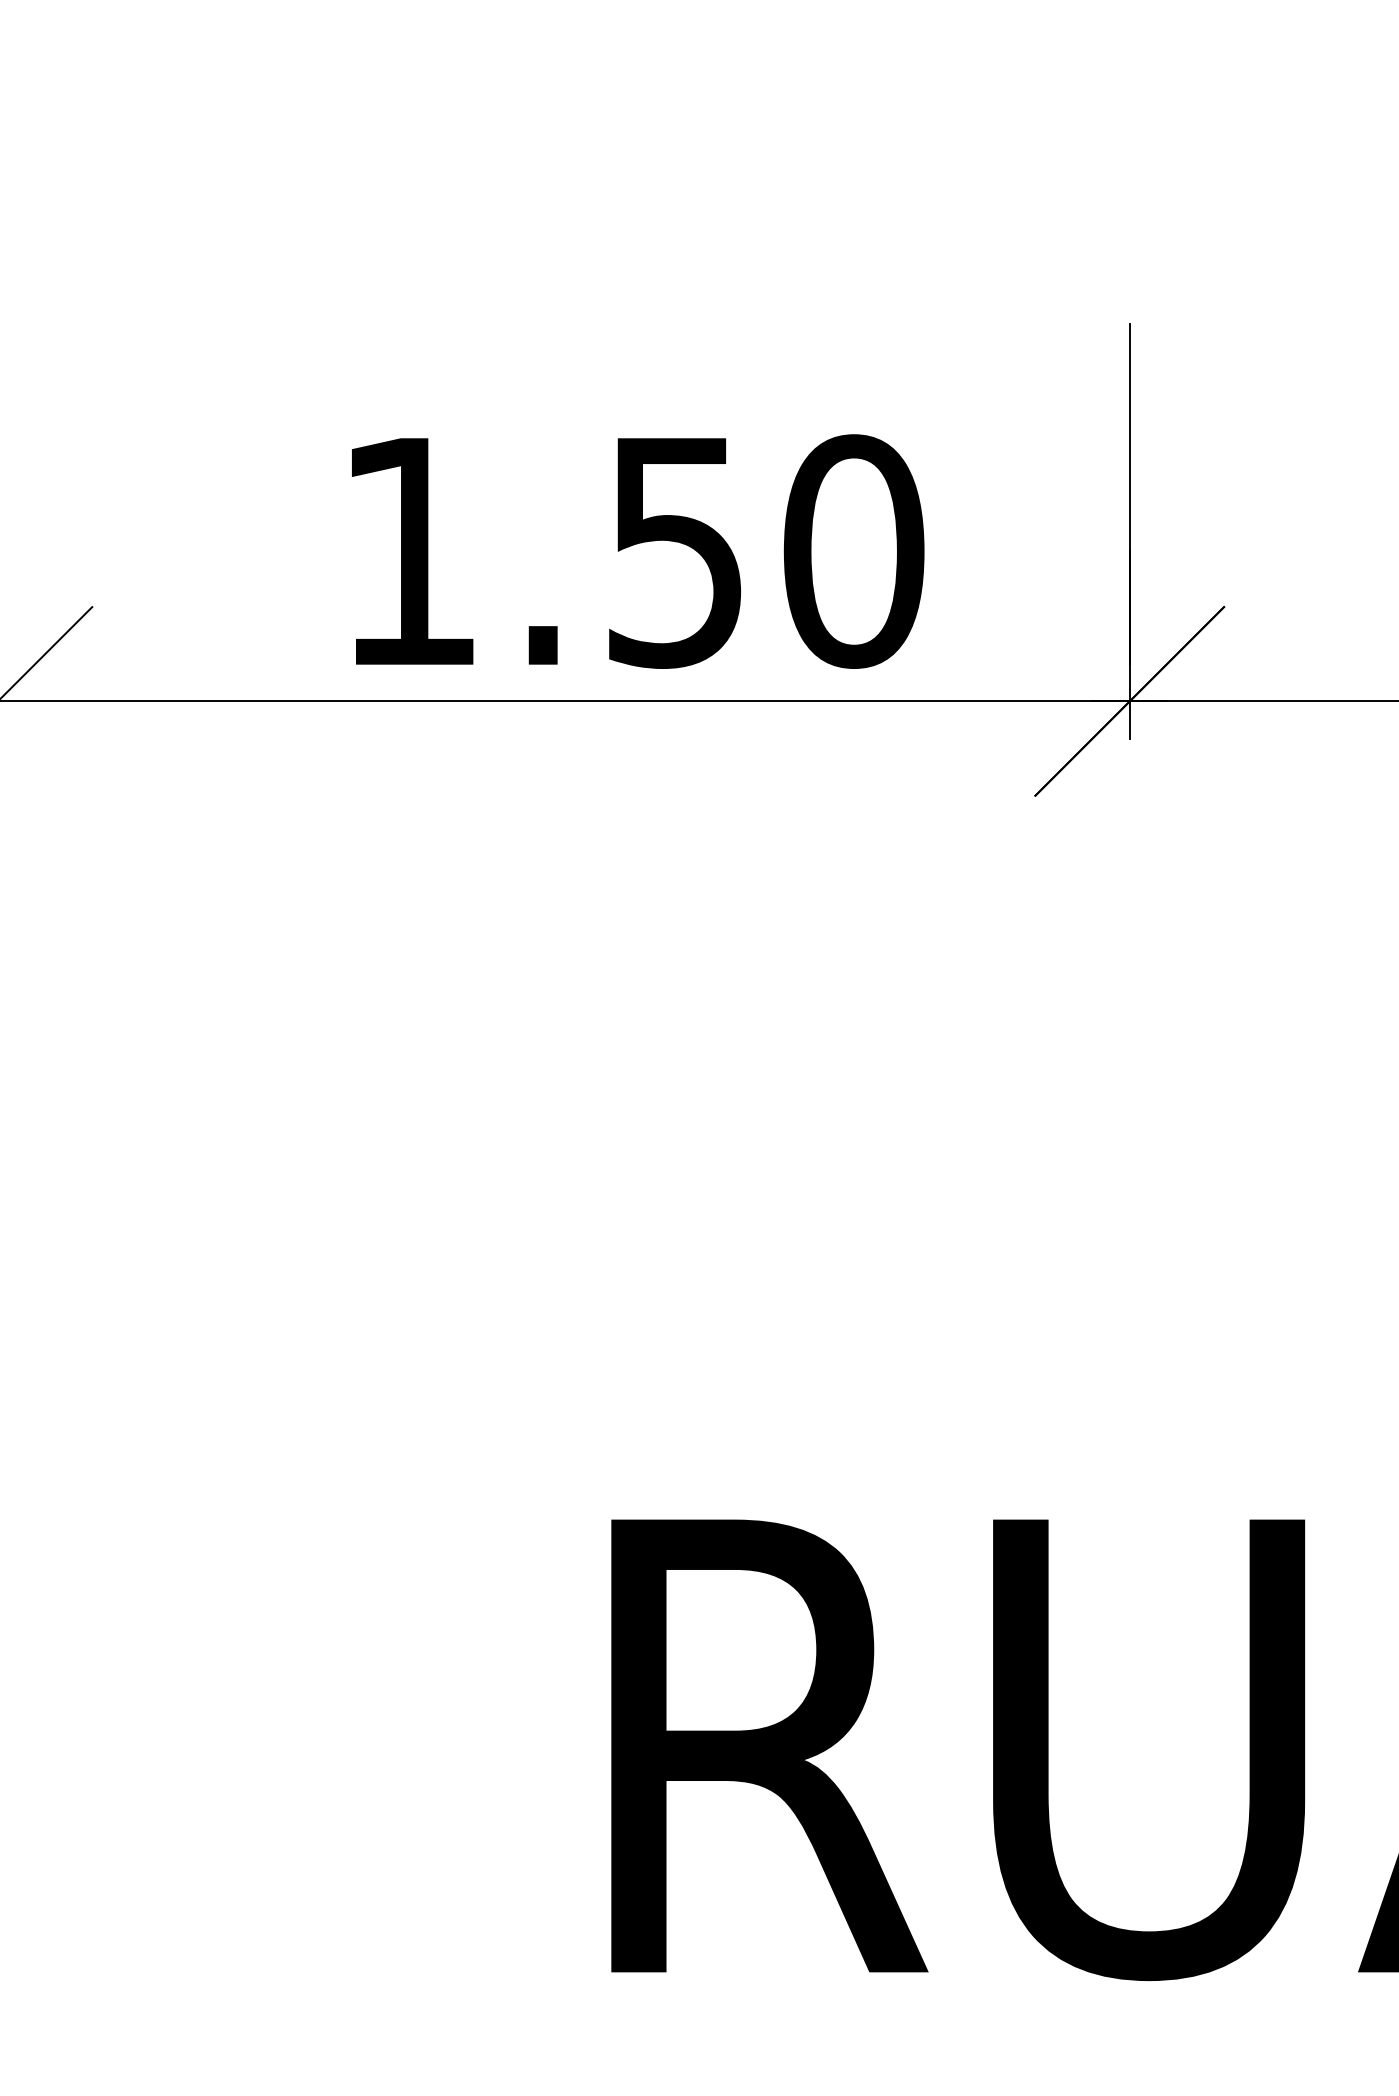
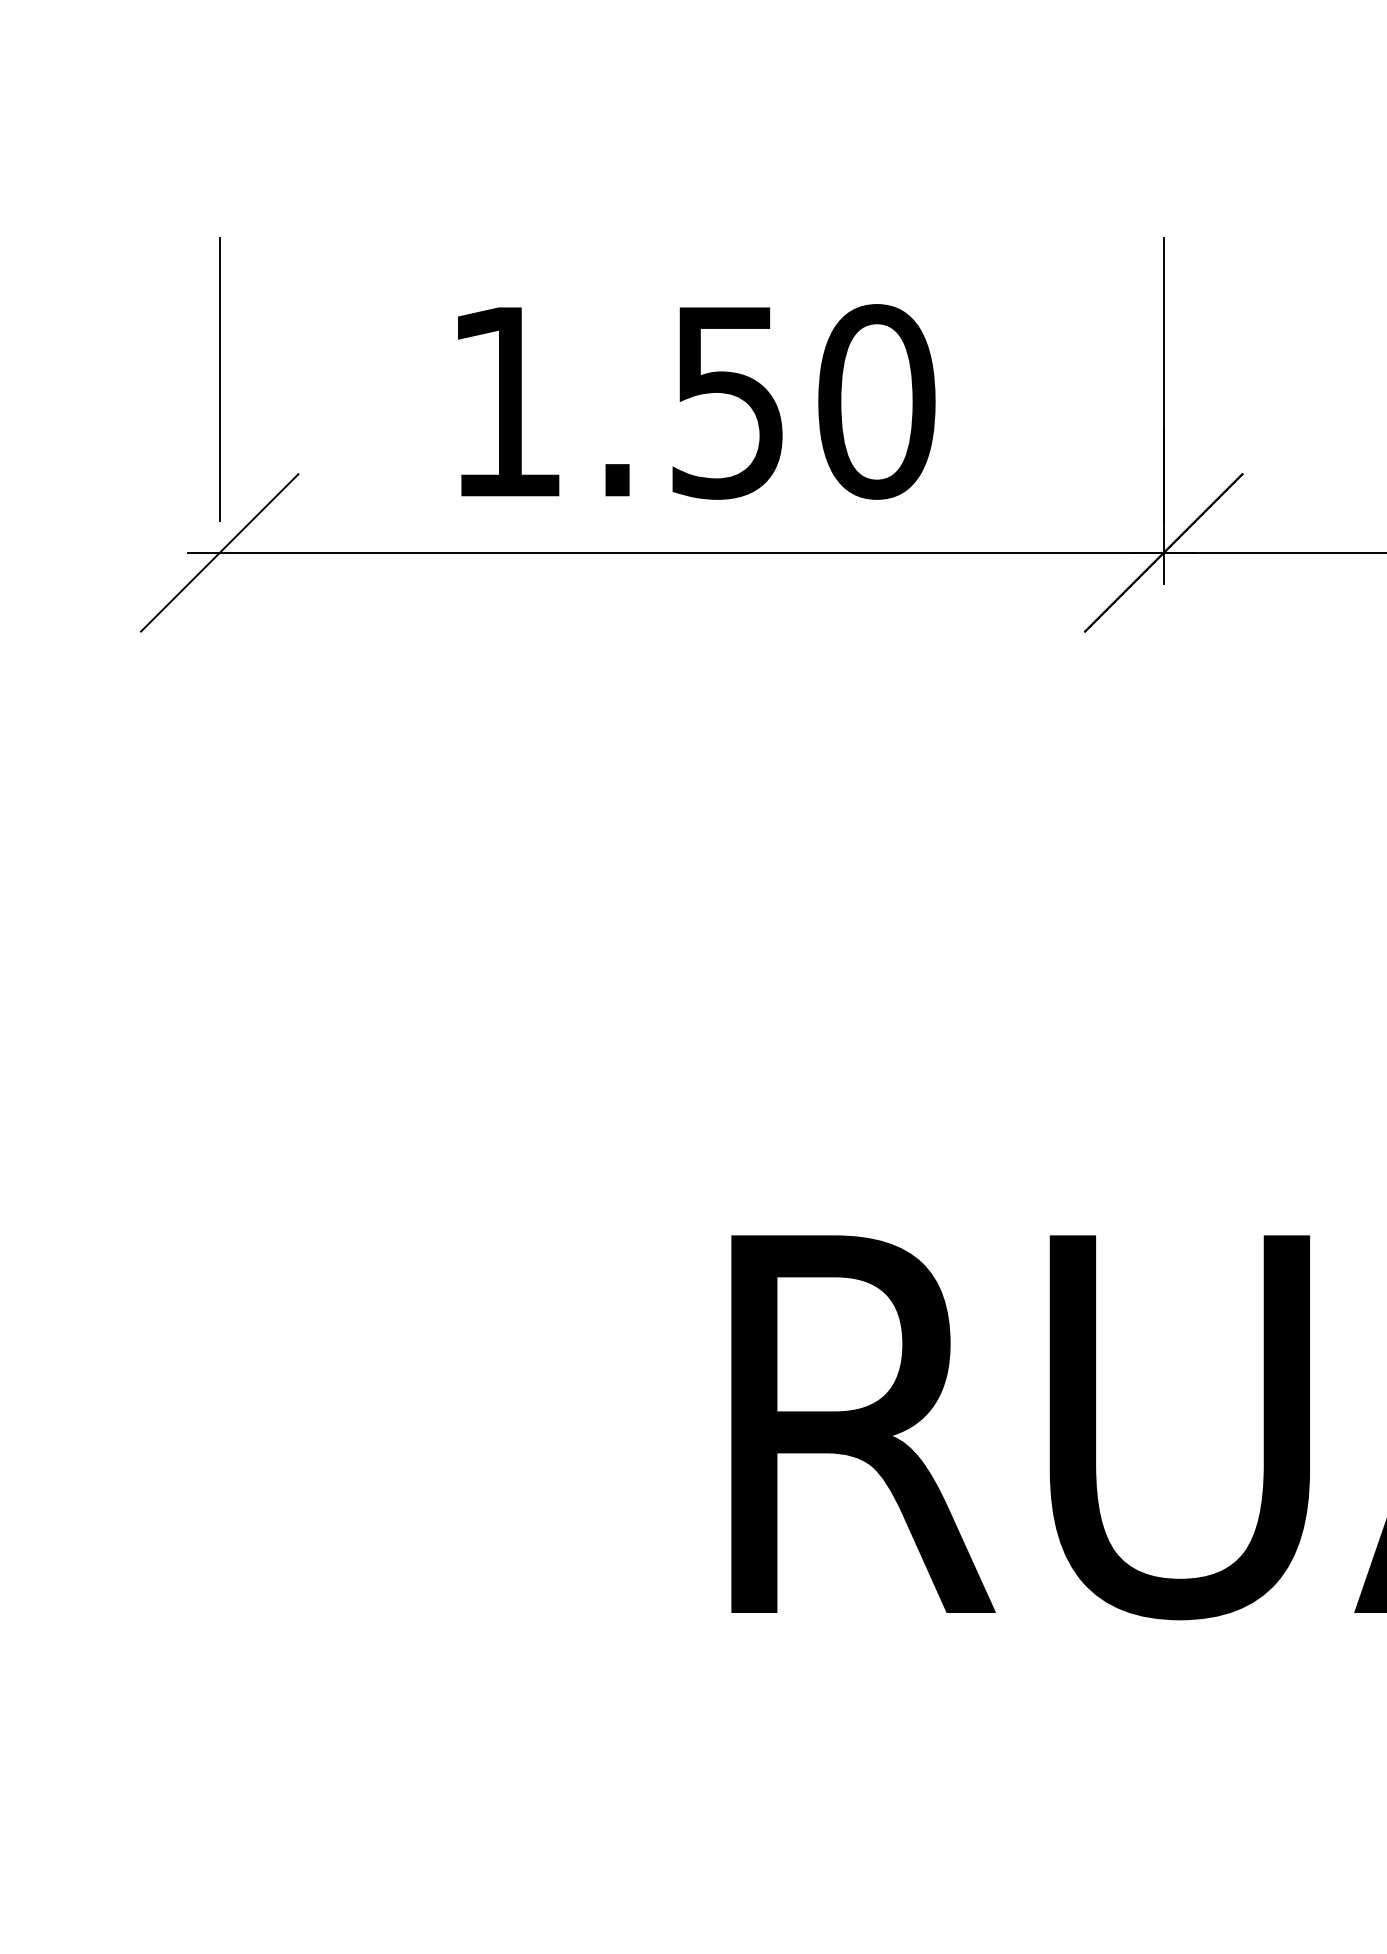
text: (637, 551) -> (696, 401), moved

